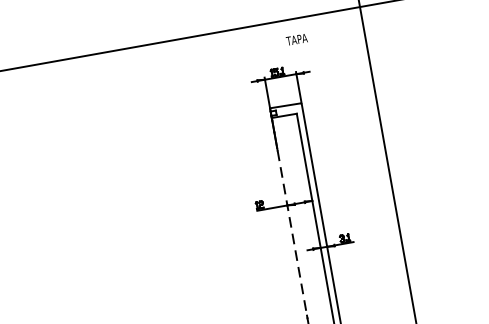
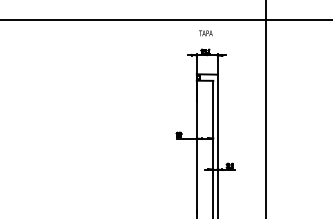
text: (296, 39) -> (205, 33), moved
line: (291, 232) -> (196, 156), dashed -> solid

